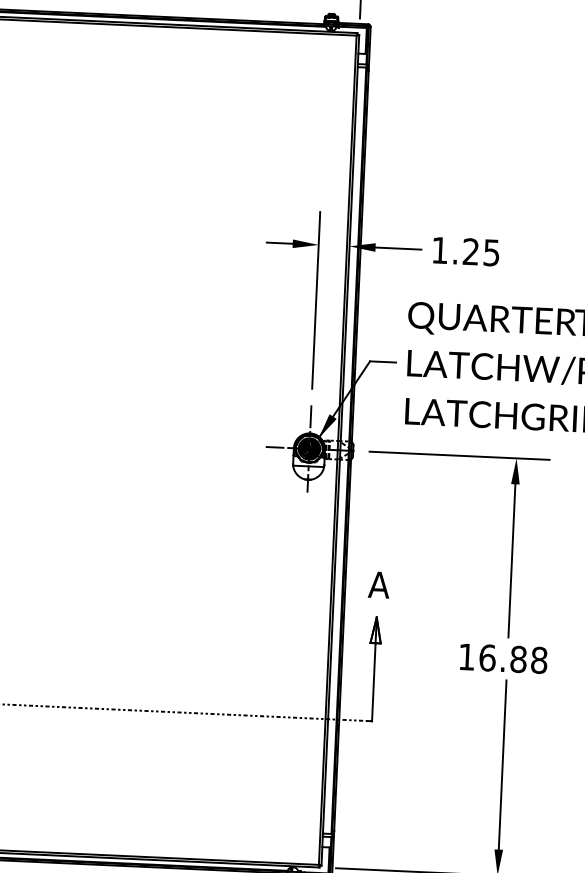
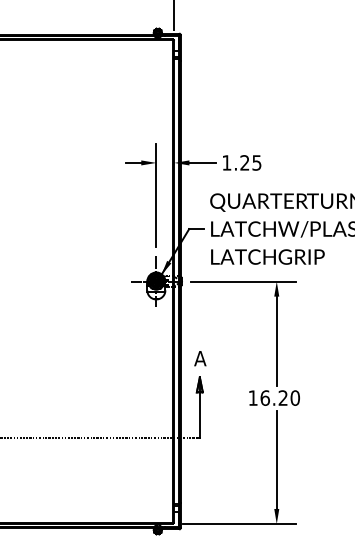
text: (527, 658) -> (288, 397), 16.88 -> 16.20

